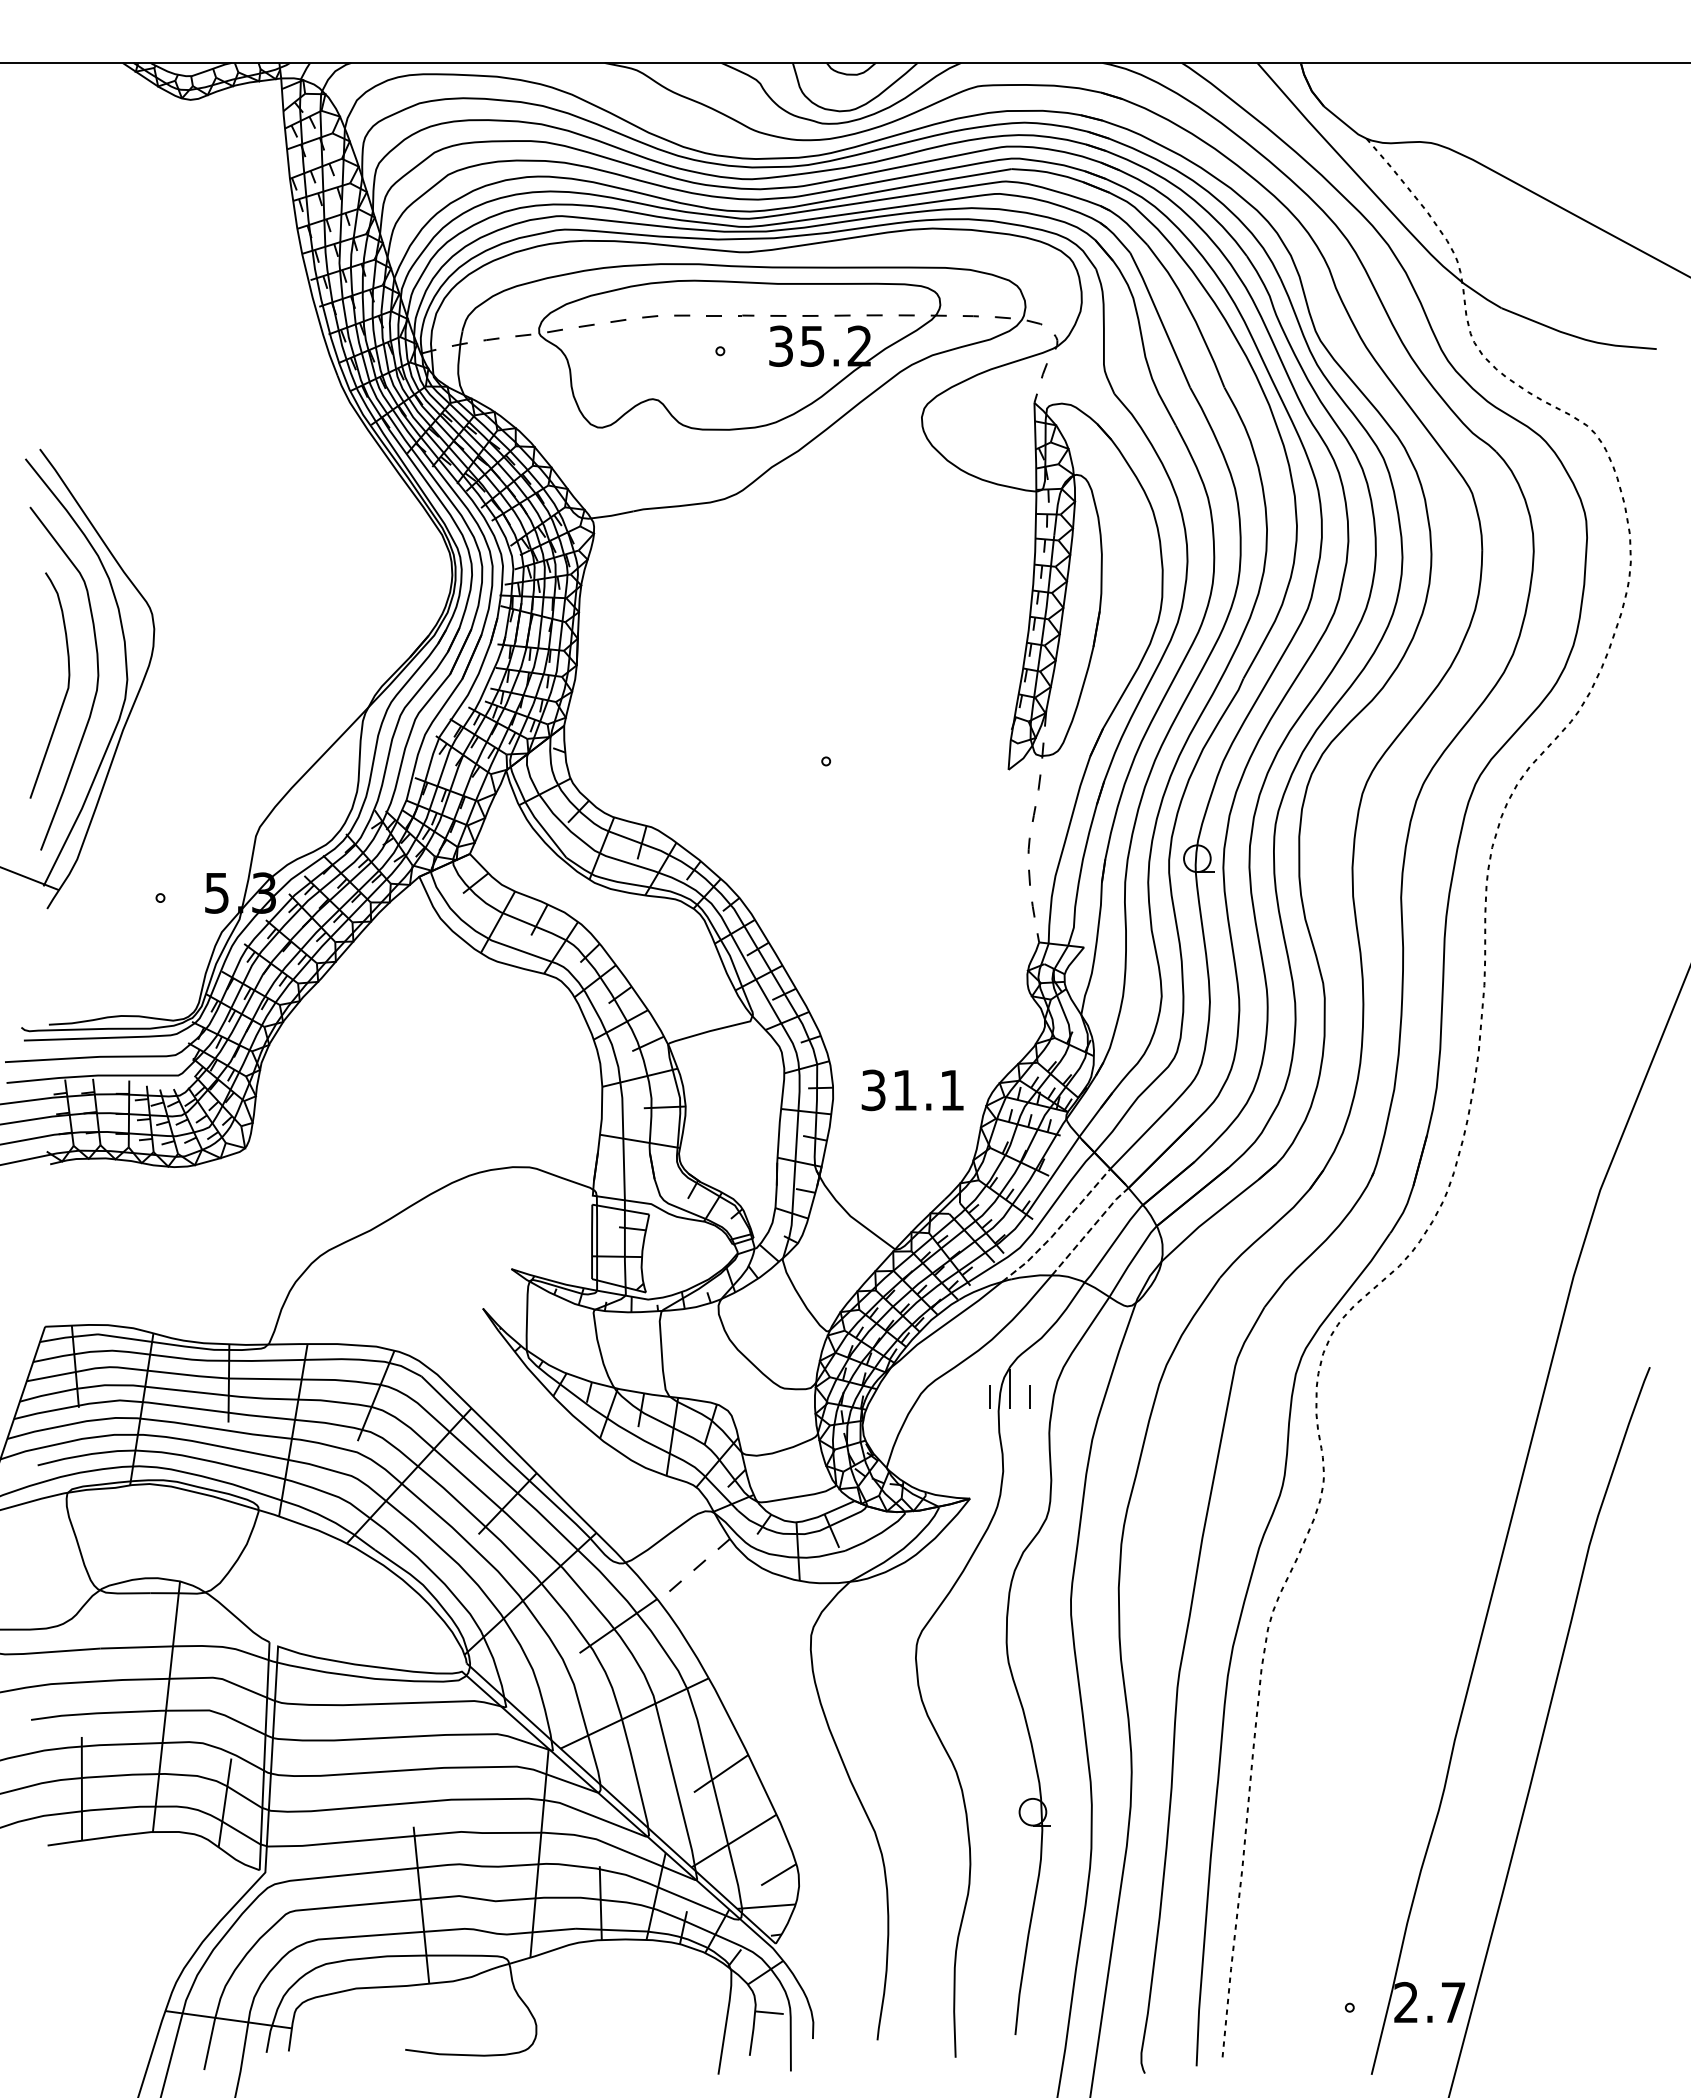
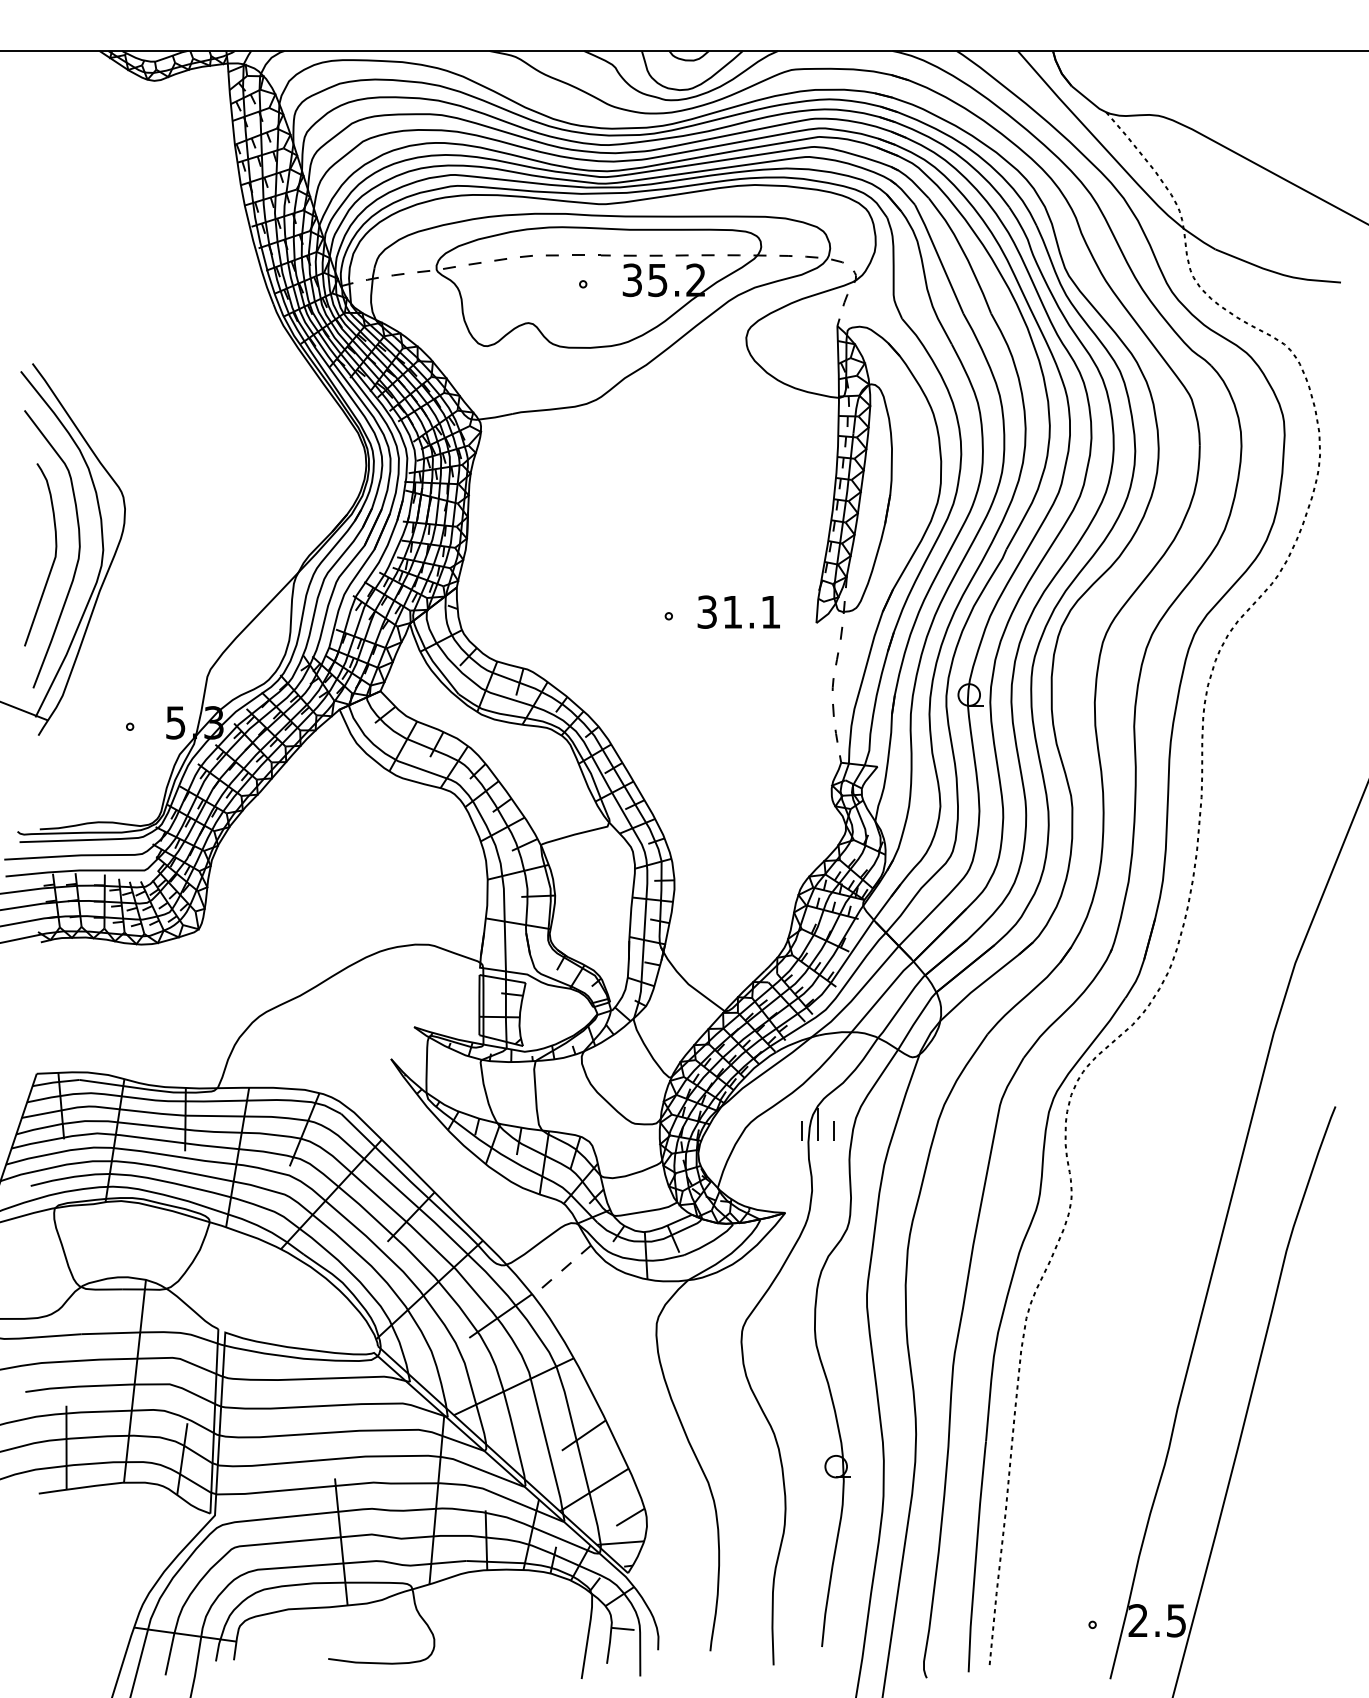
text: (912, 1090) -> (738, 612), moved
line: (1058, 1229) -> (856, 995), dashed -> solid
line: (1089, 1230) -> (881, 995), dashed -> solid
text: (1453, 2002) -> (1176, 1620), 2.7 -> 2.5

